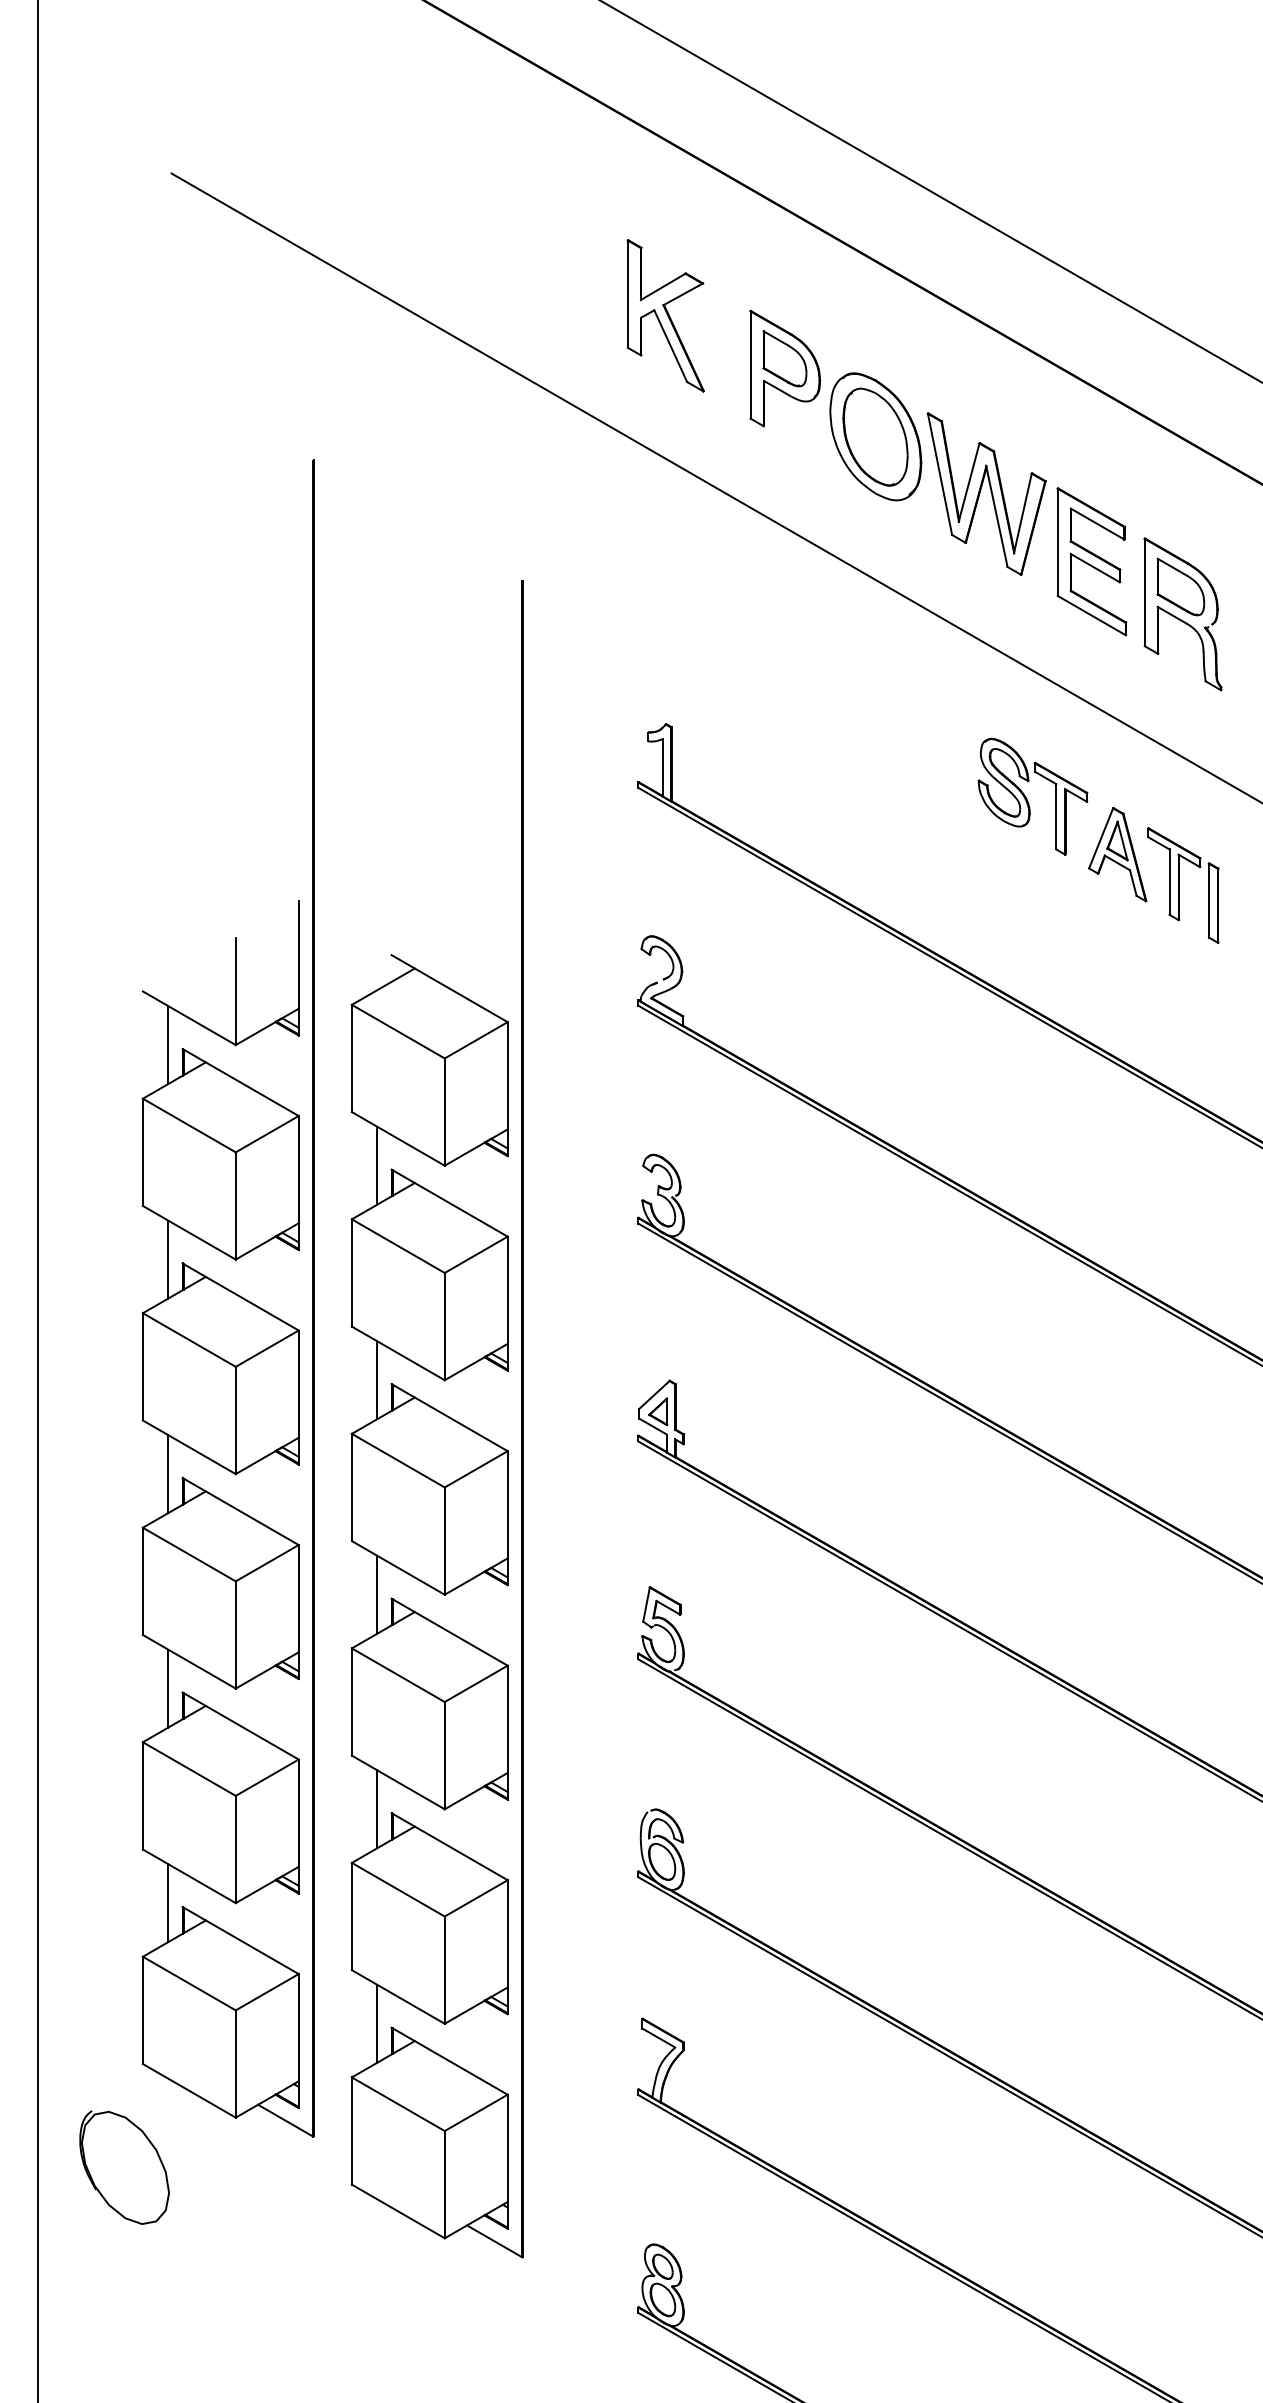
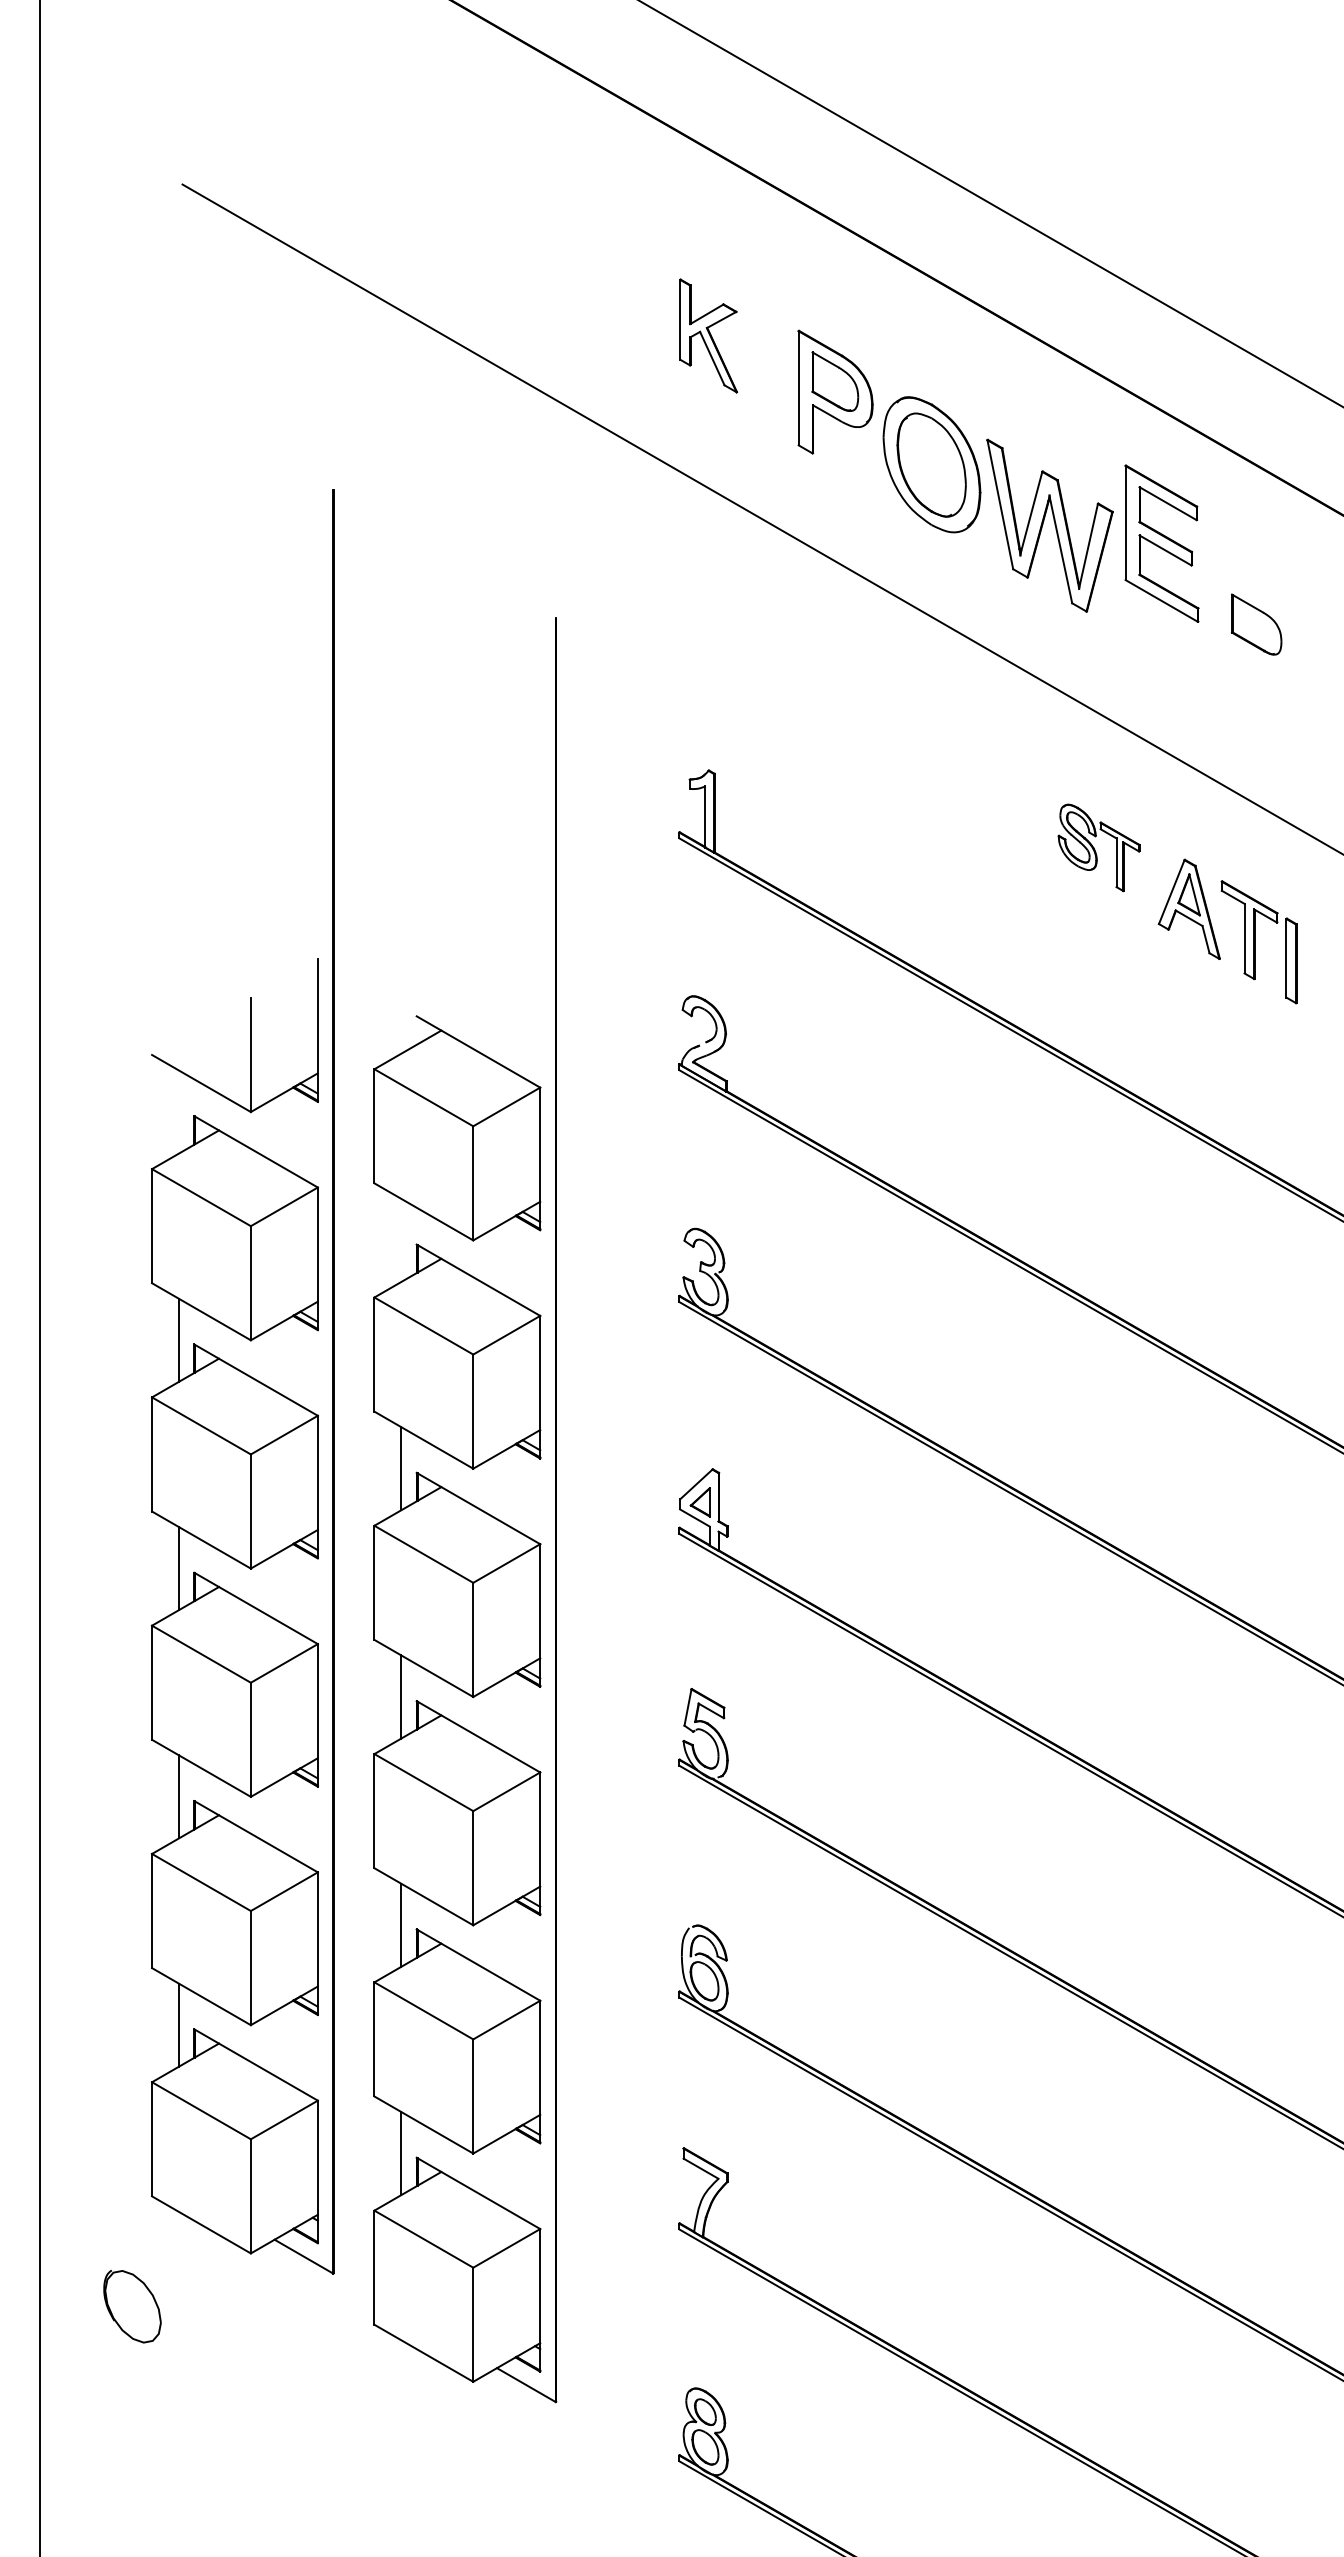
part: (665, 315) -> (708, 335), size x0.7
part: (1091, 561) -> (1161, 543), moved
part: (1182, 614) -> (1258, 653), removed
part: (1032, 796) -> (1098, 847), size x0.7
line: (167, 1044) -> (178, 1111), removed
line: (377, 1165) -> (401, 1240), removed
part: (124, 2167) -> (132, 2306), size x0.6

